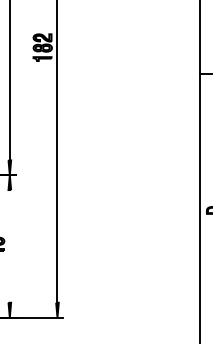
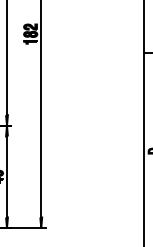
line: (10, 245) -> (7, 176), added

